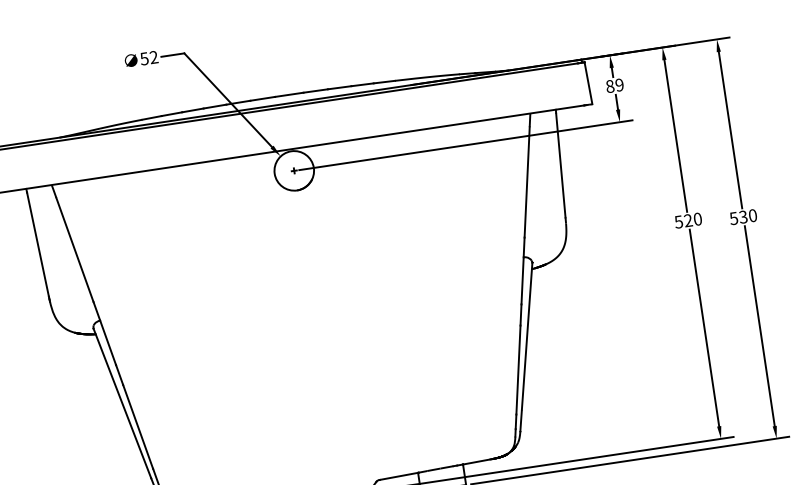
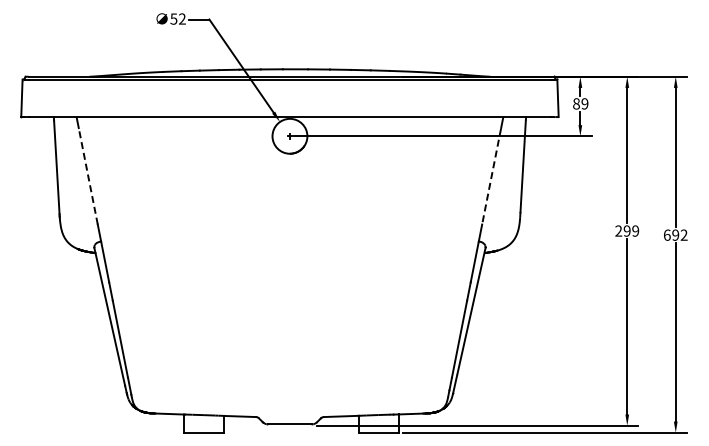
line: (527, 182) -> (491, 176), solid -> dashed
text: (743, 216) -> (675, 234), 530 -> 692
text: (688, 219) -> (627, 230), 520 -> 299
line: (75, 249) -> (88, 176), solid -> dashed

